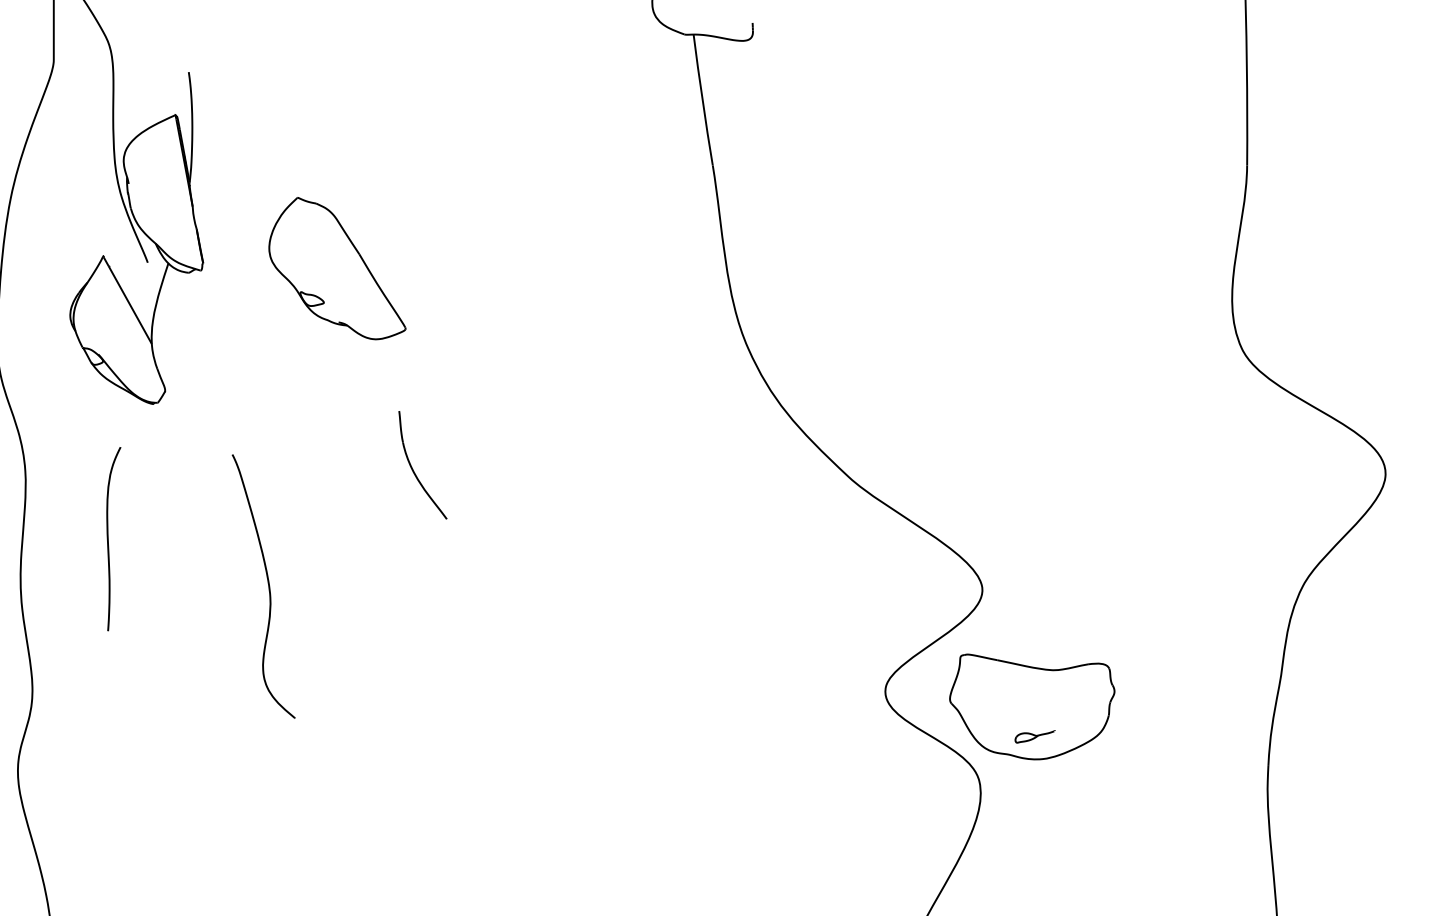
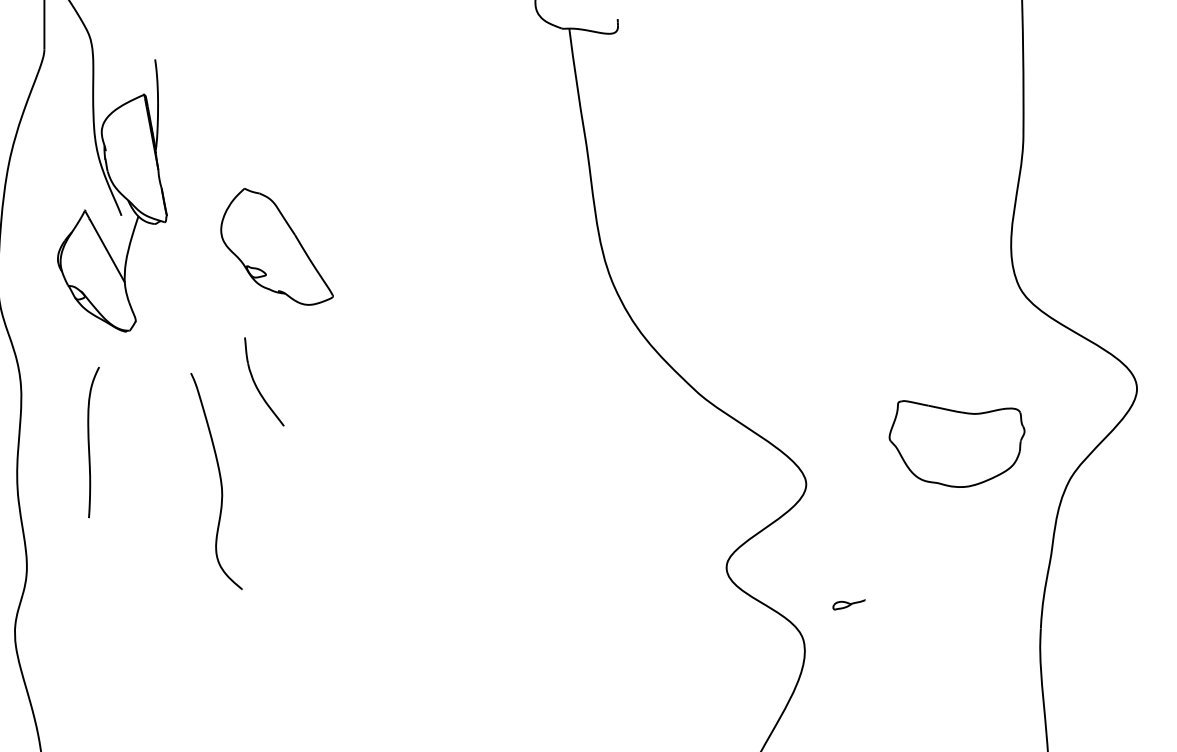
part: (337, 268) -> (277, 246), moved
part: (413, 469) -> (256, 385), moved
part: (1032, 706) -> (957, 443), moved

